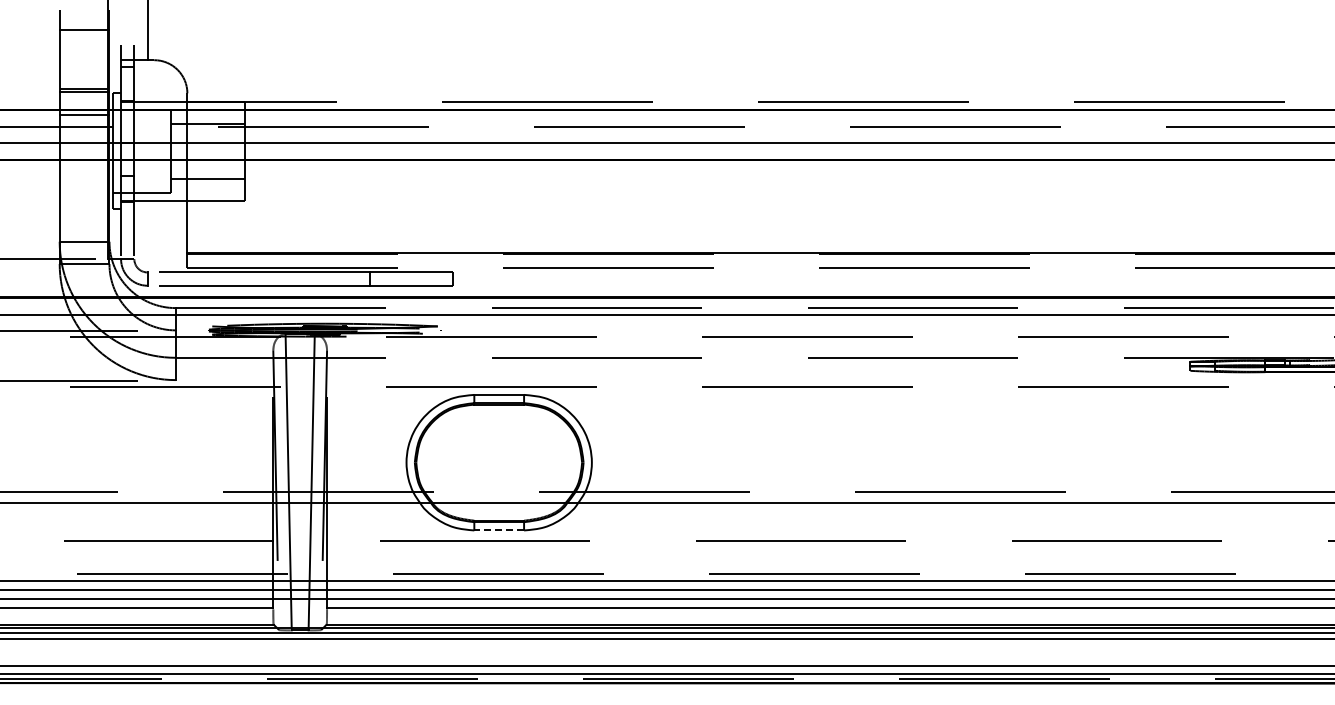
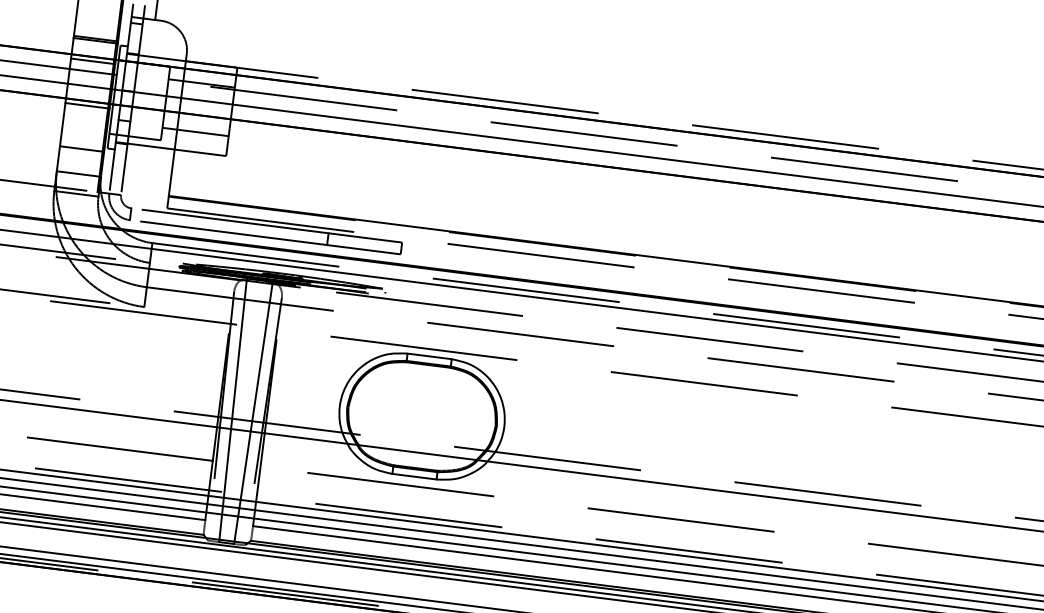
line: (84, 164) -> (87, 105), added
line: (84, 213) -> (82, 148), added
line: (499, 530) -> (414, 476), dashed -> solid

